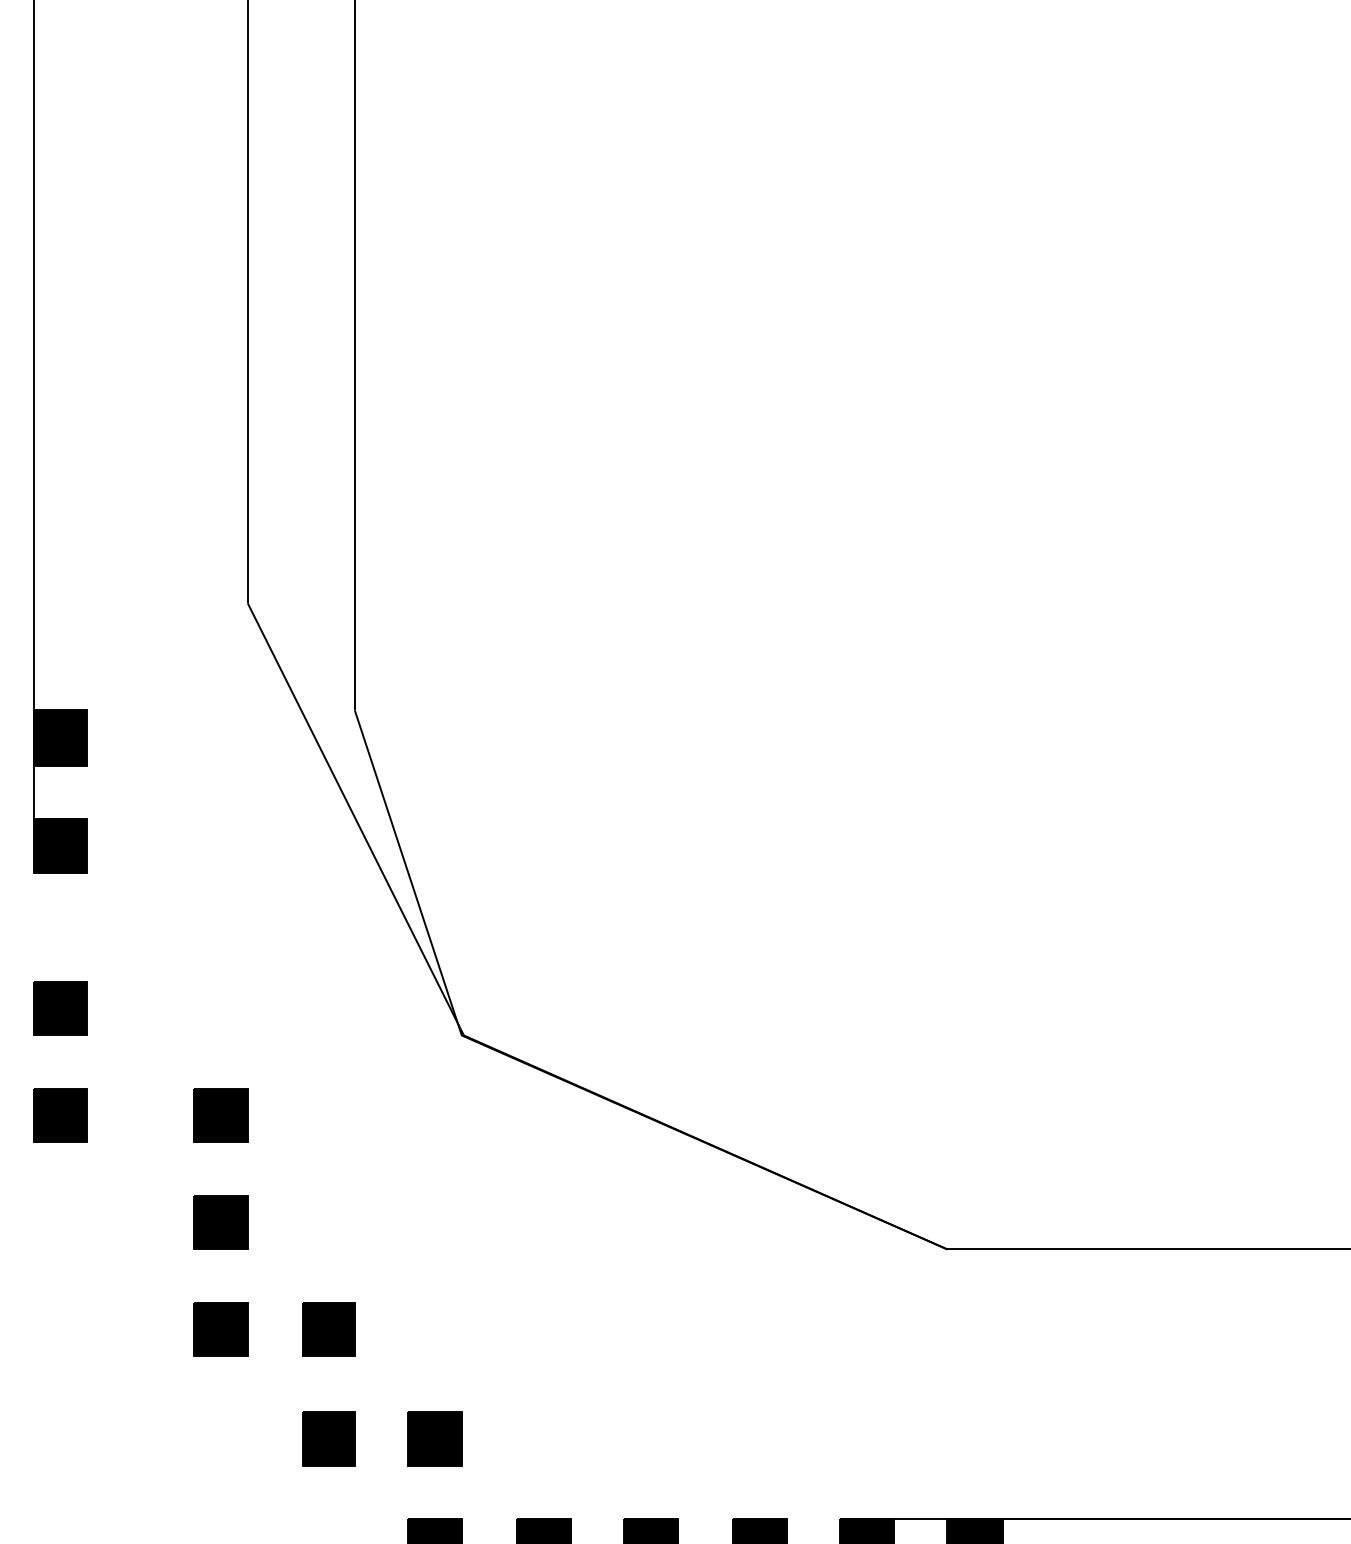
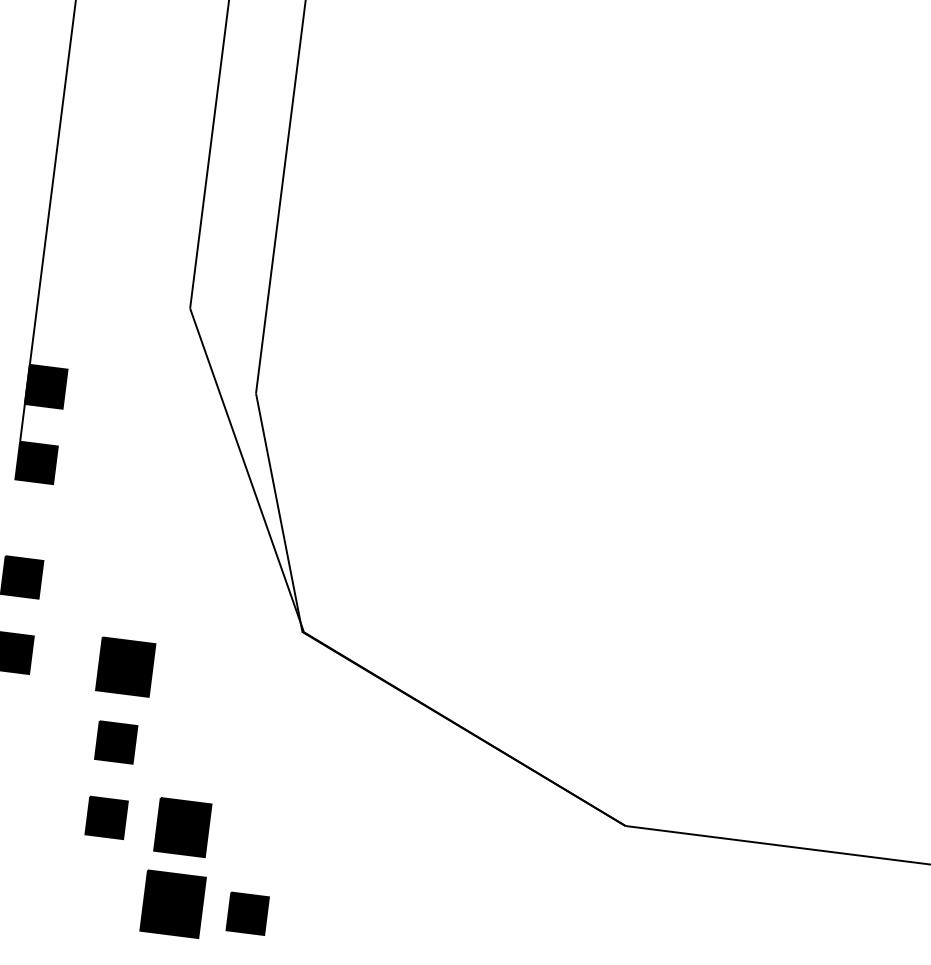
part: (220, 1115) -> (125, 666), size x1.4
part: (328, 1329) -> (182, 827), size x1.4
part: (328, 1438) -> (172, 904), size x1.6

